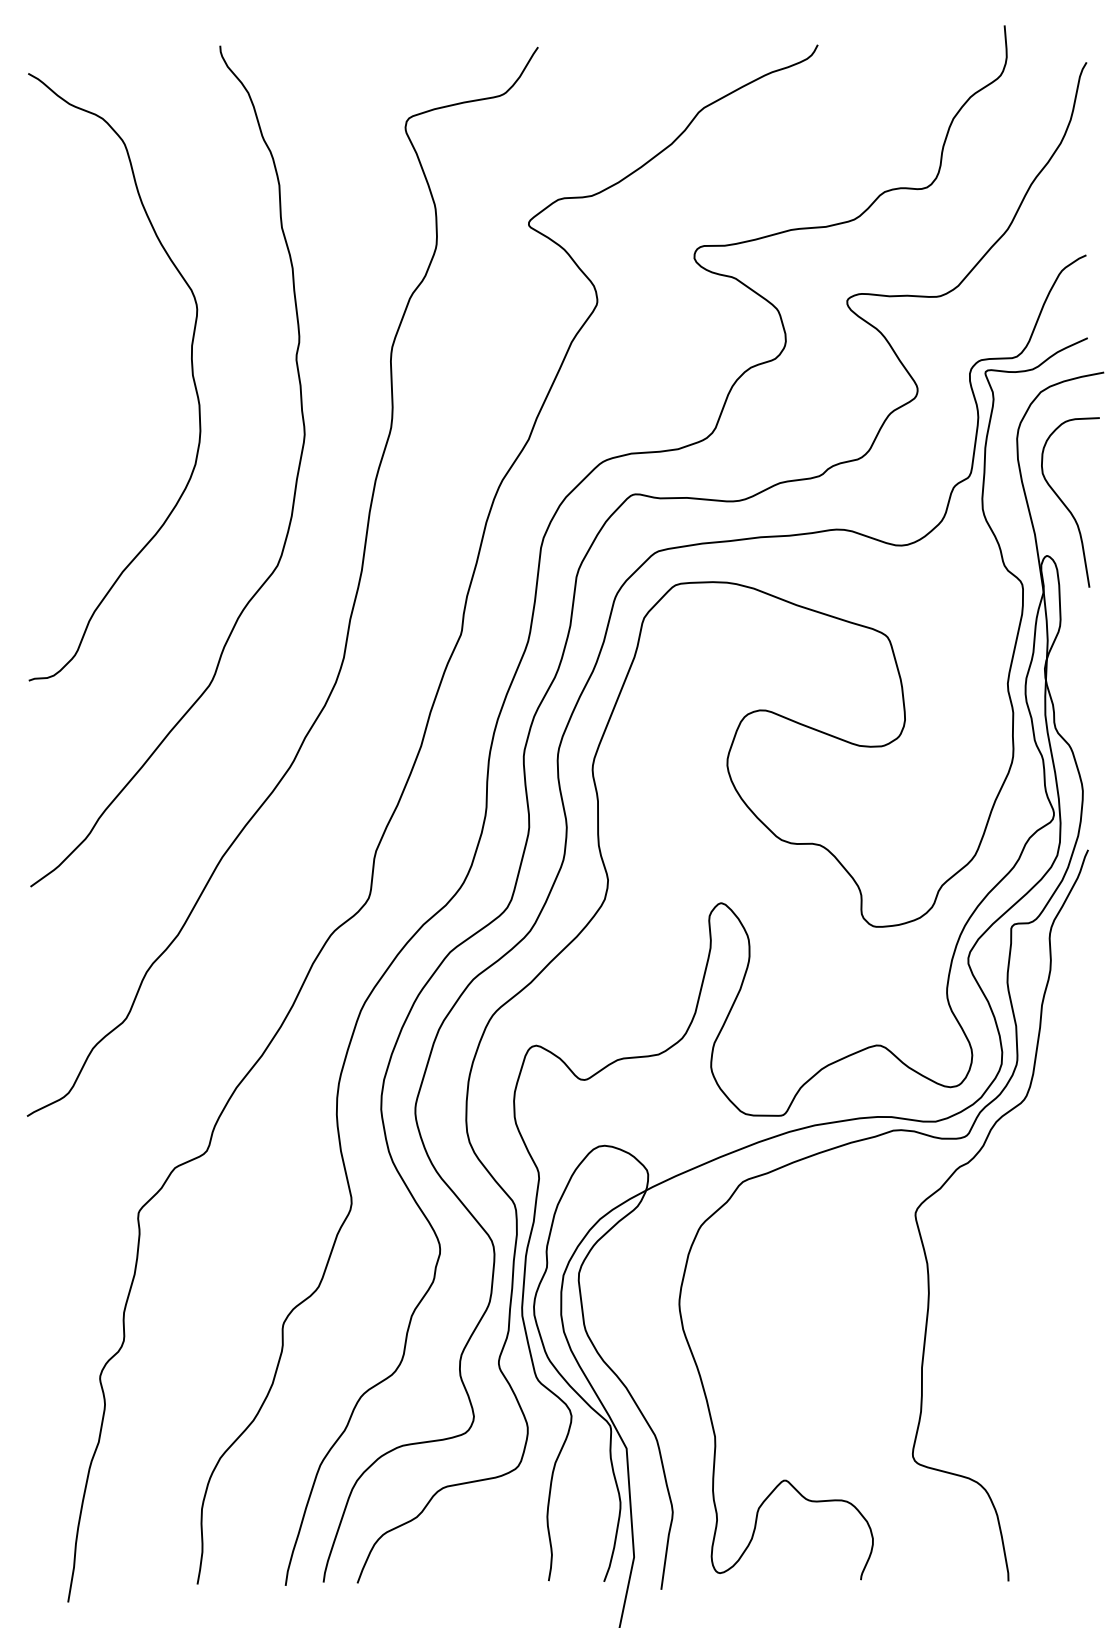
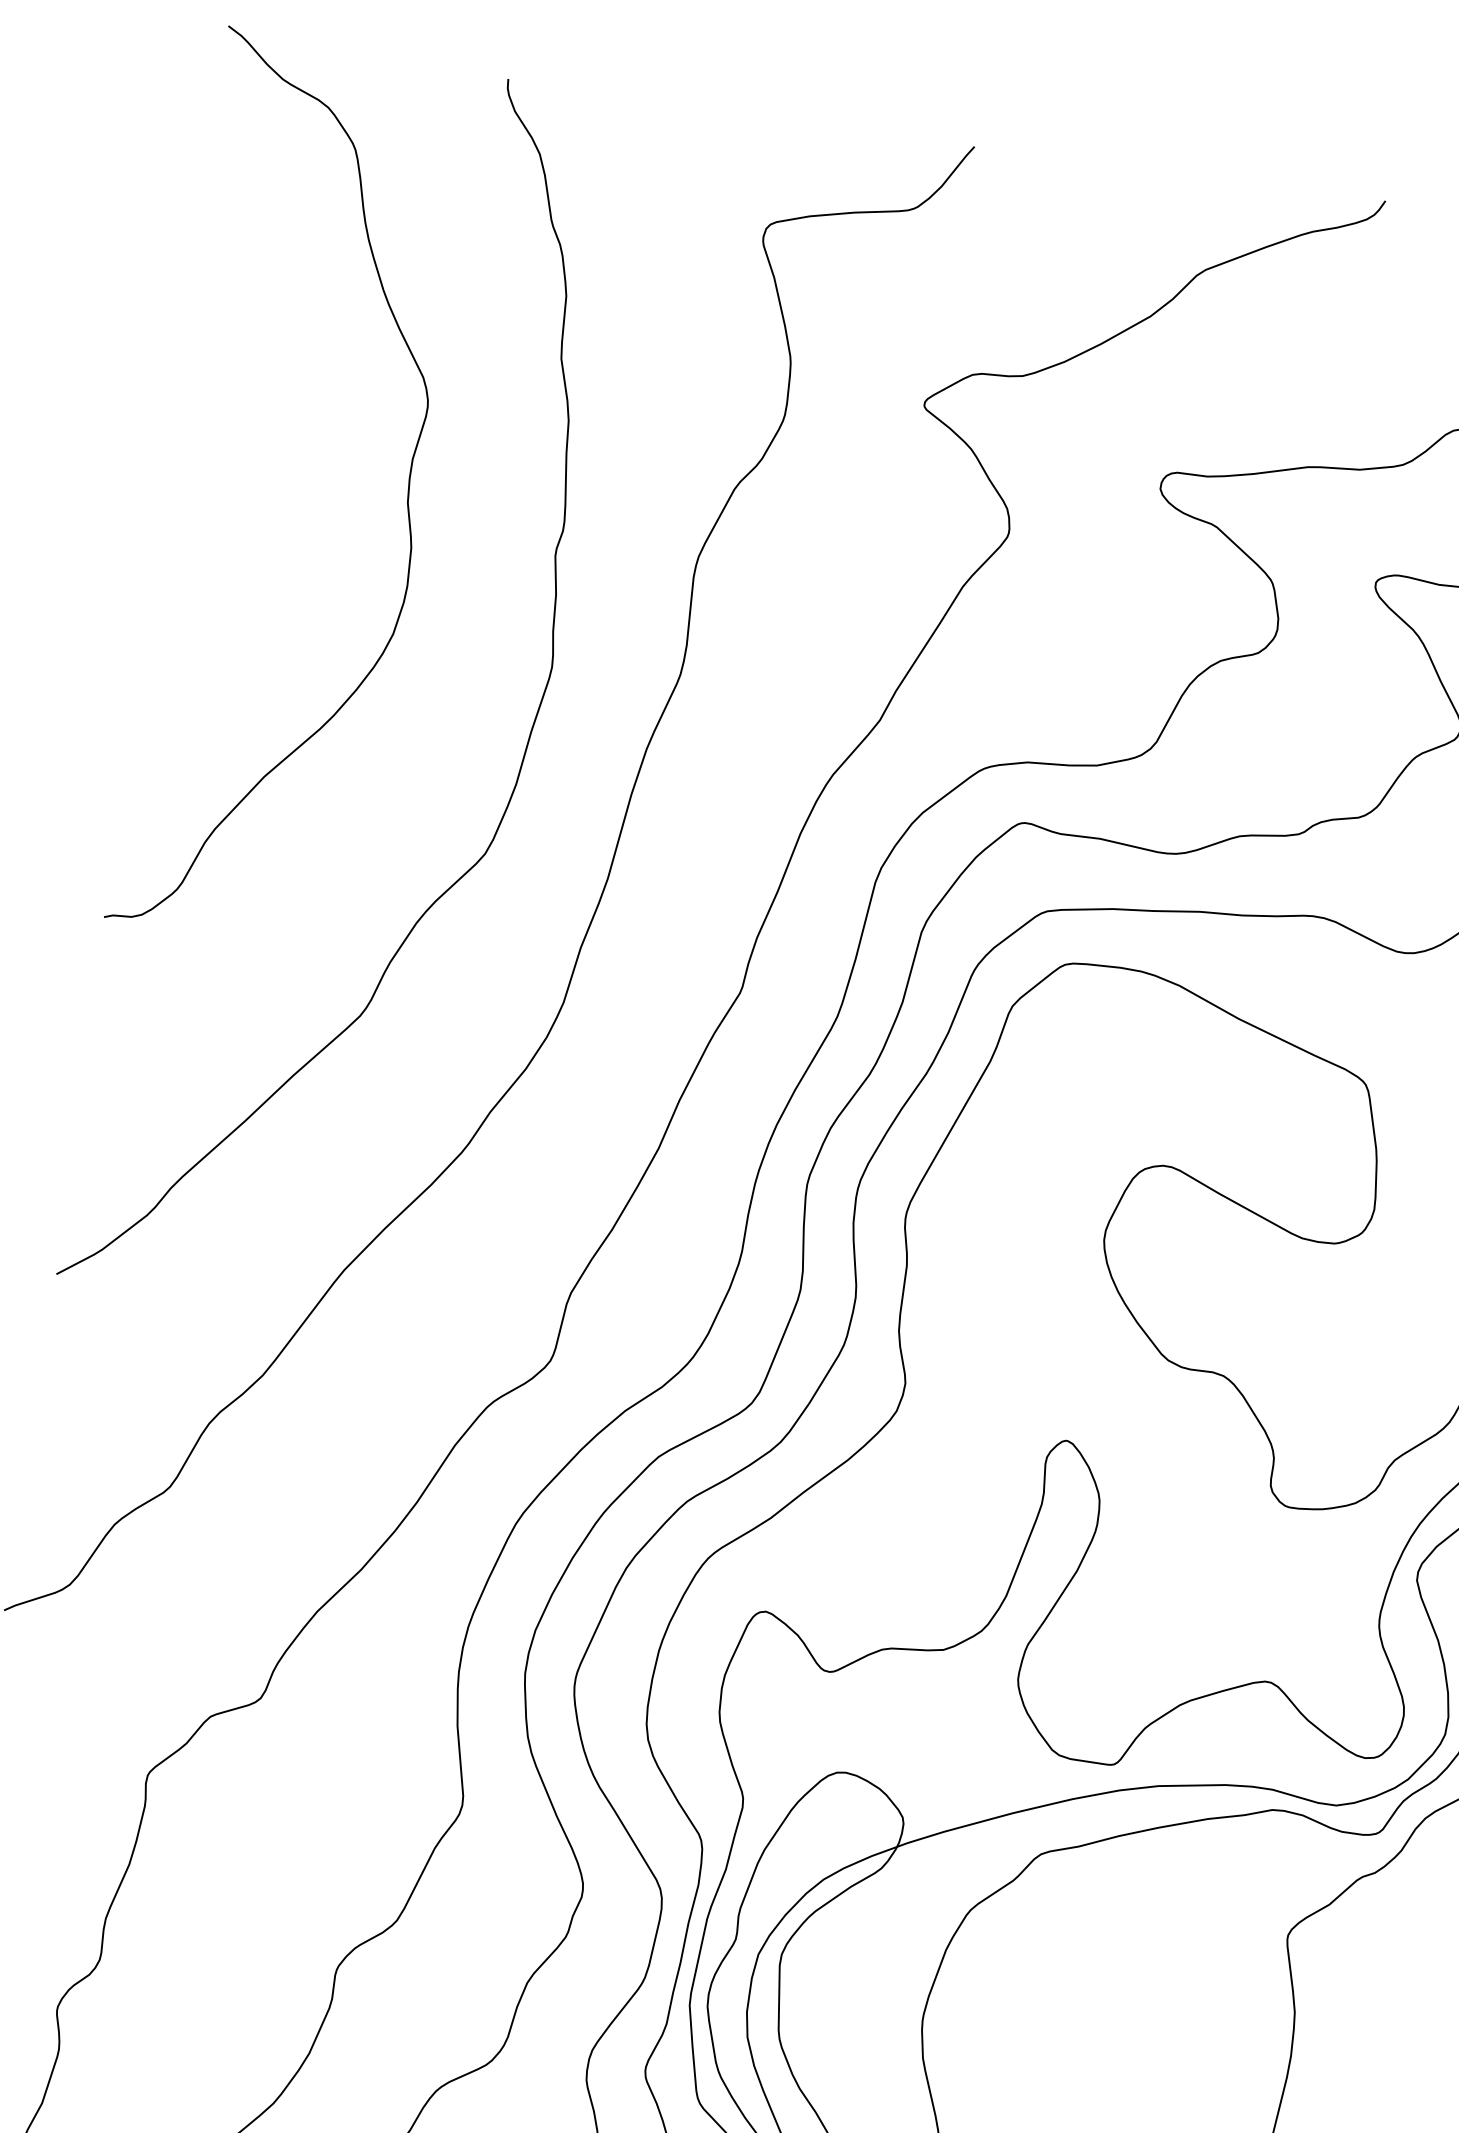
curve: (191, 373) -> (406, 499), moved

